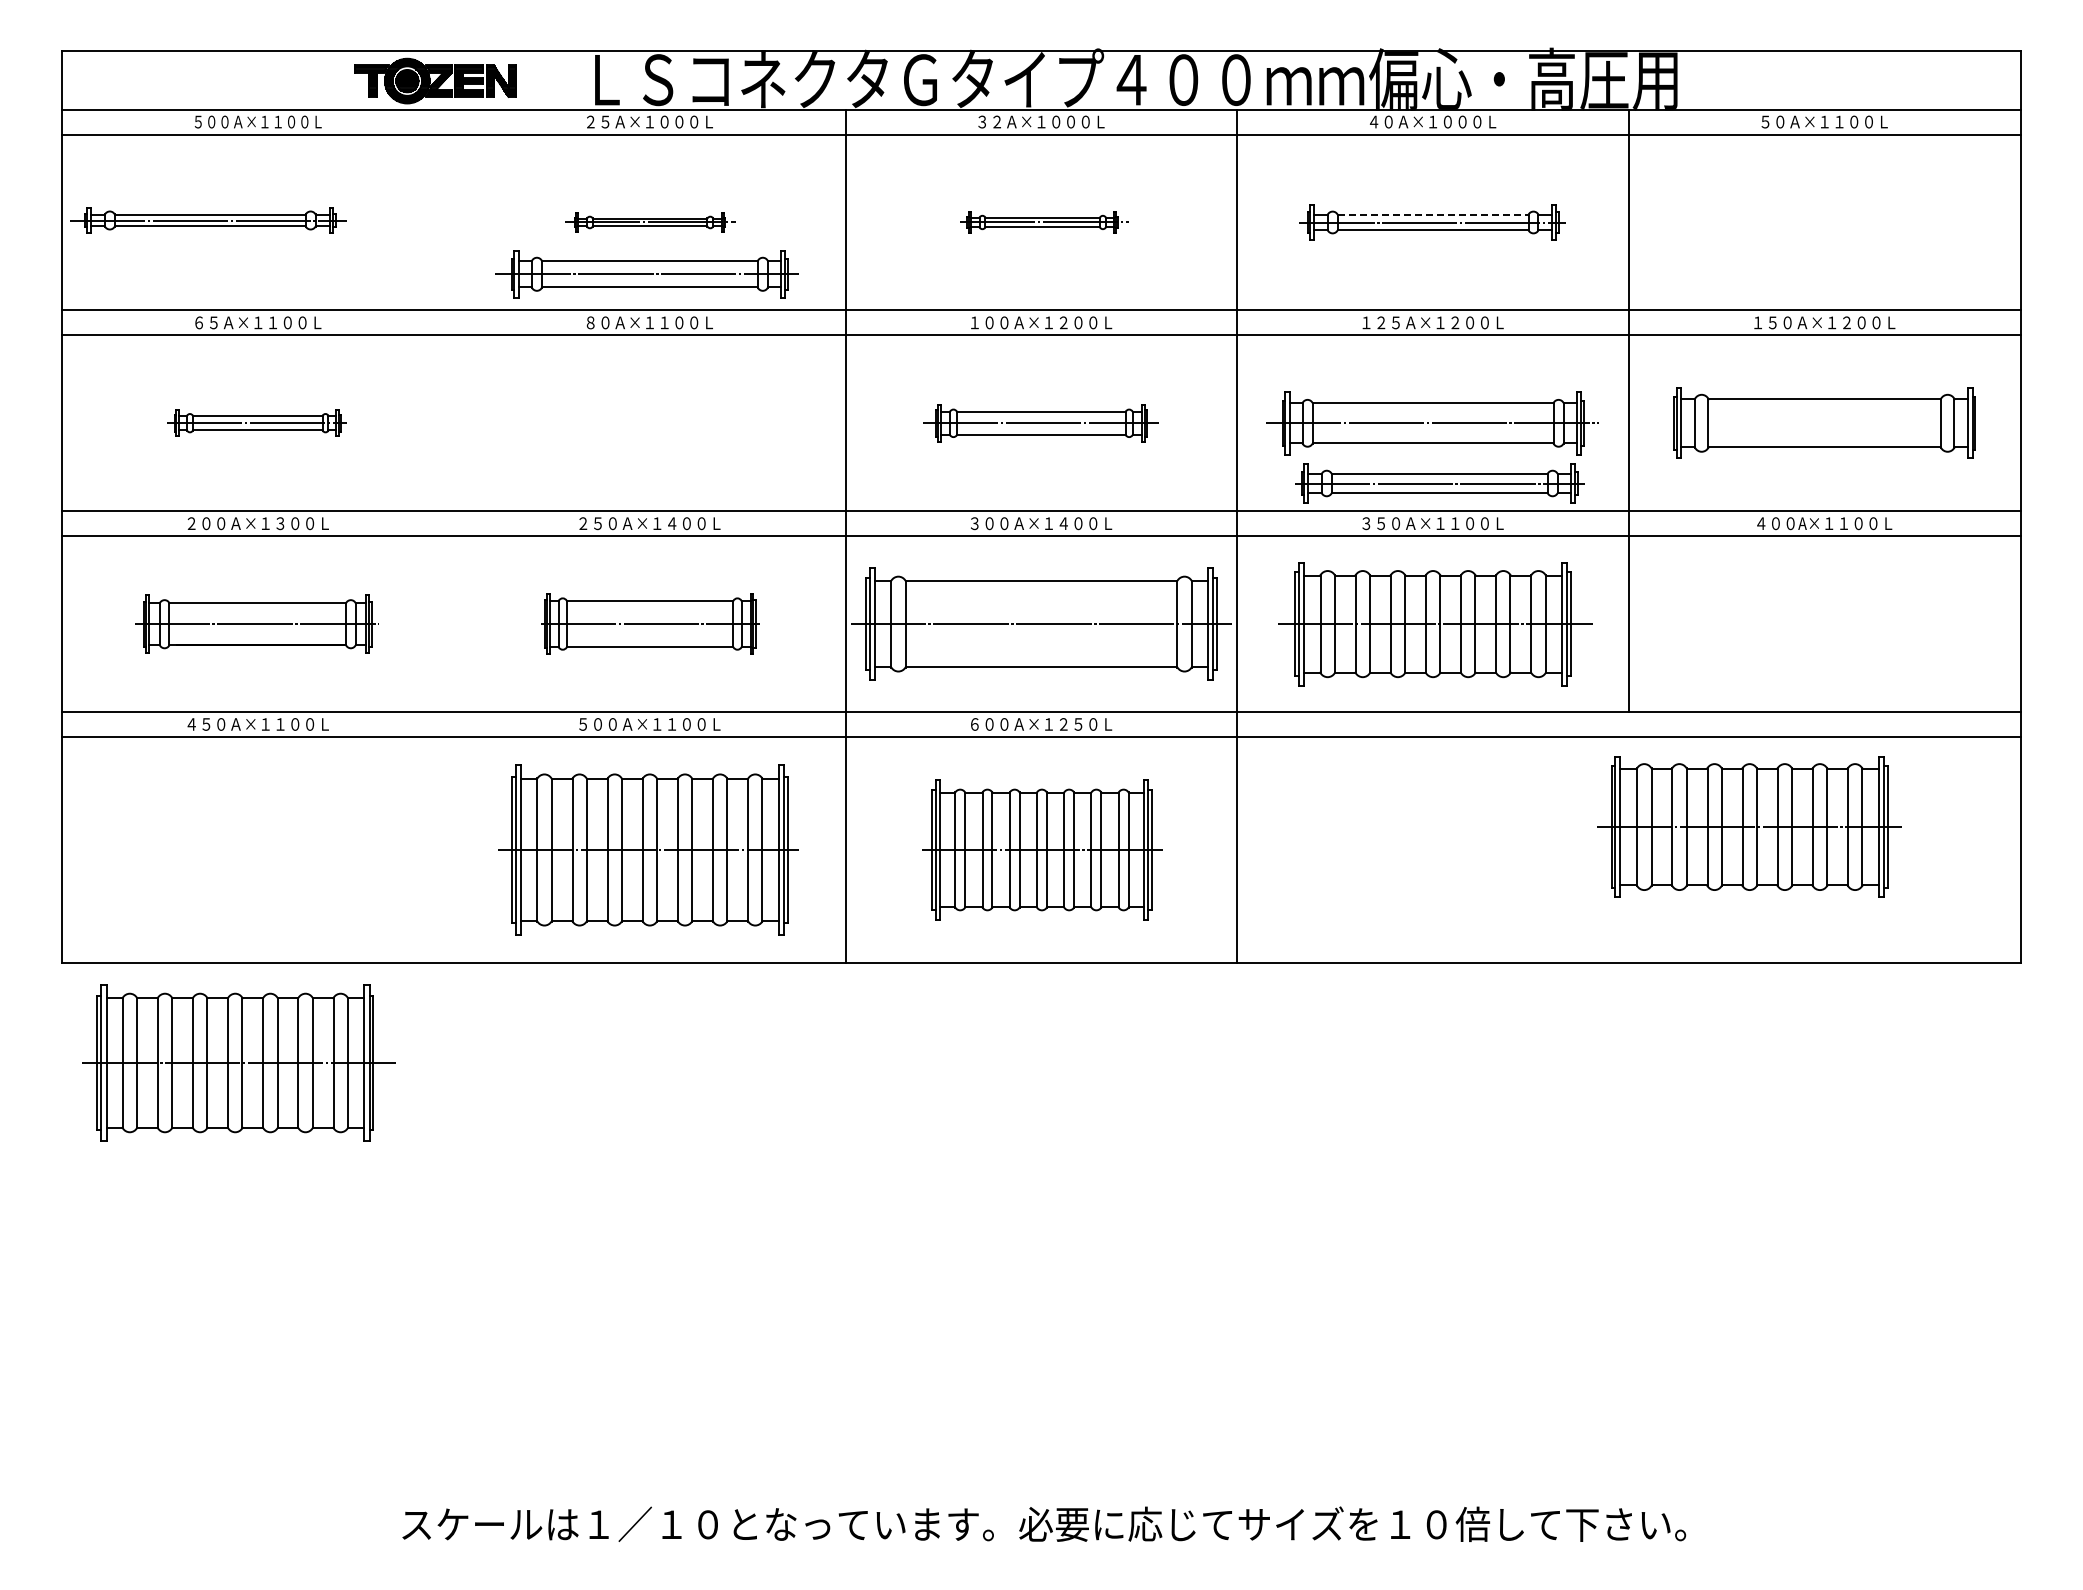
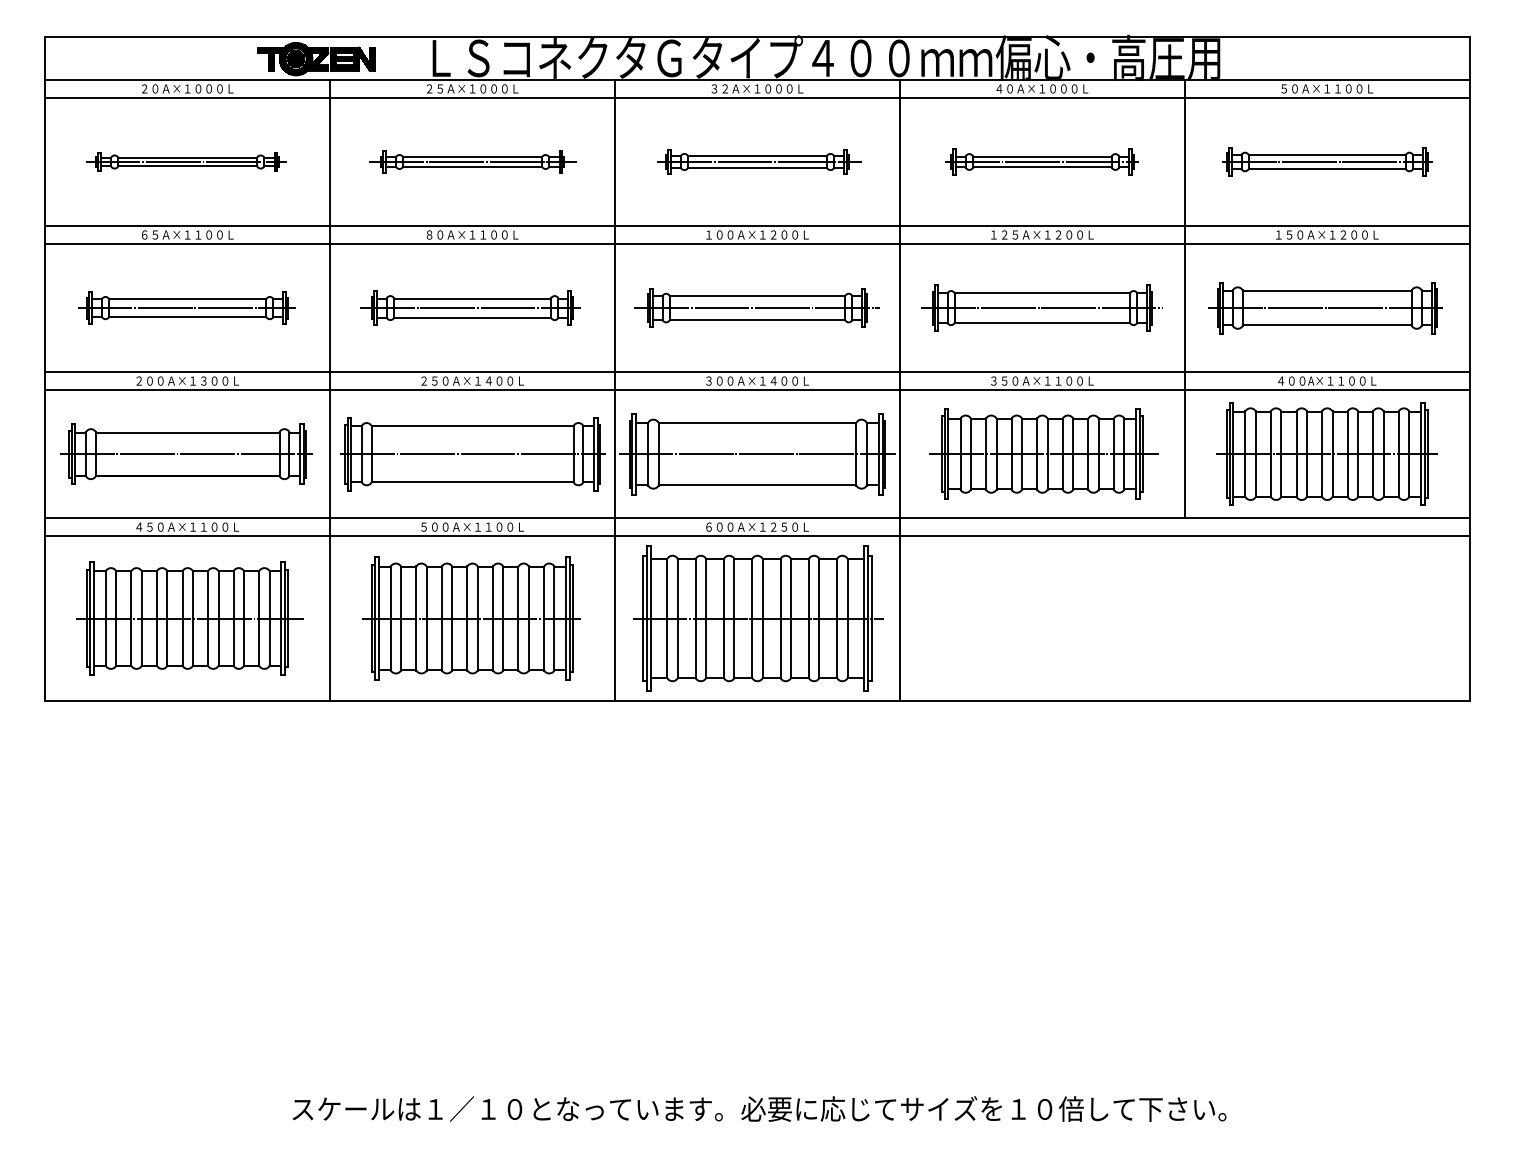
text: (257, 121) -> (187, 88), ５００Ａ×１１００Ｌ -> ２０Ａ×１０００Ｌ
line: (1433, 214) -> (1042, 156), dashed -> solid
part: (208, 220) -> (186, 162), moved
part: (650, 222) -> (473, 162), size x1.67
part: (1044, 222) -> (759, 162), size x1.67
part: (646, 274) -> (470, 308), moved
part: (256, 422) -> (186, 307), size x1.67
part: (1040, 423) -> (756, 308), size x1.43
line: (1823, 423) -> (1326, 308), added
part: (1439, 483) -> (1327, 162), moved
line: (454, 535) -> (330, 389), added
part: (650, 623) -> (473, 453), size x1.67
part: (256, 624) -> (186, 454), size x1.43
part: (1749, 826) -> (1327, 453), moved
part: (1042, 849) -> (758, 618), size x1.43
part: (238, 1062) -> (190, 618), moved

